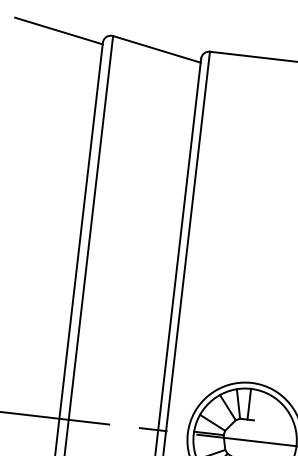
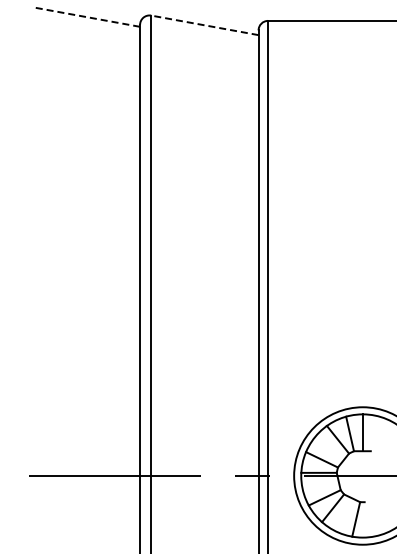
line: (58, 31) -> (86, 17), solid -> dashed
line: (156, 49) -> (204, 25), solid -> dashed

